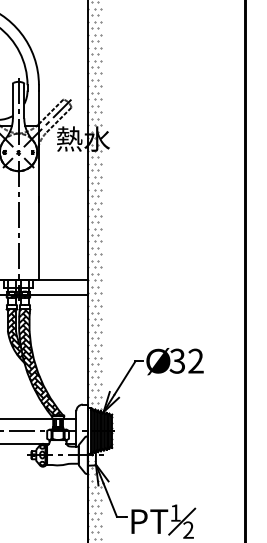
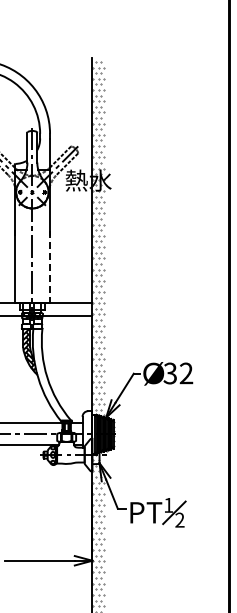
line: (39, 239) -> (50, 267), solid -> dashed
hatch: (39, 362) -> (50, 374), removed

